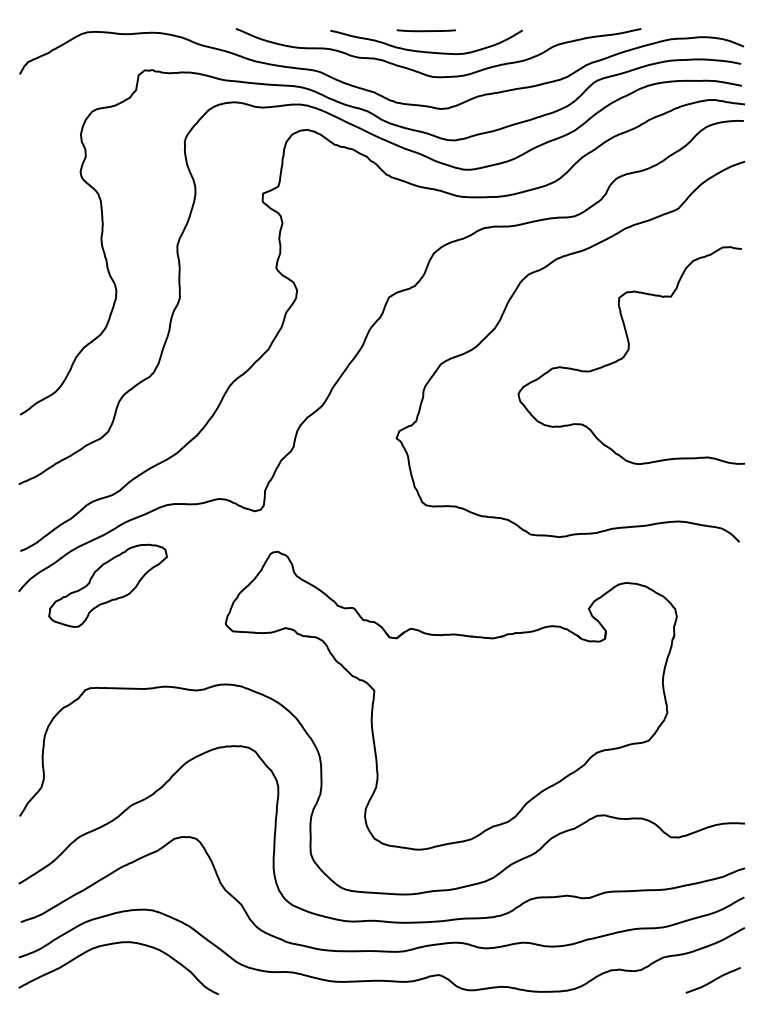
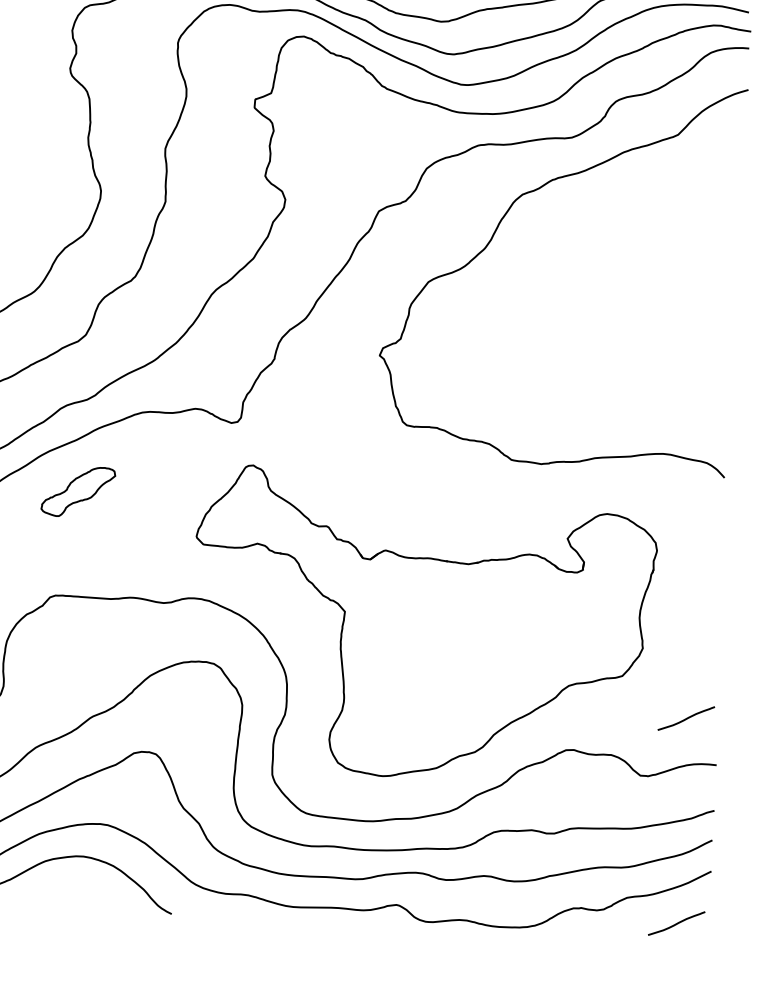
curve: (627, 353) -> (619, 280), removed
part: (107, 585) -> (77, 491), size x0.6
curve: (712, 779) -> (685, 718), added

